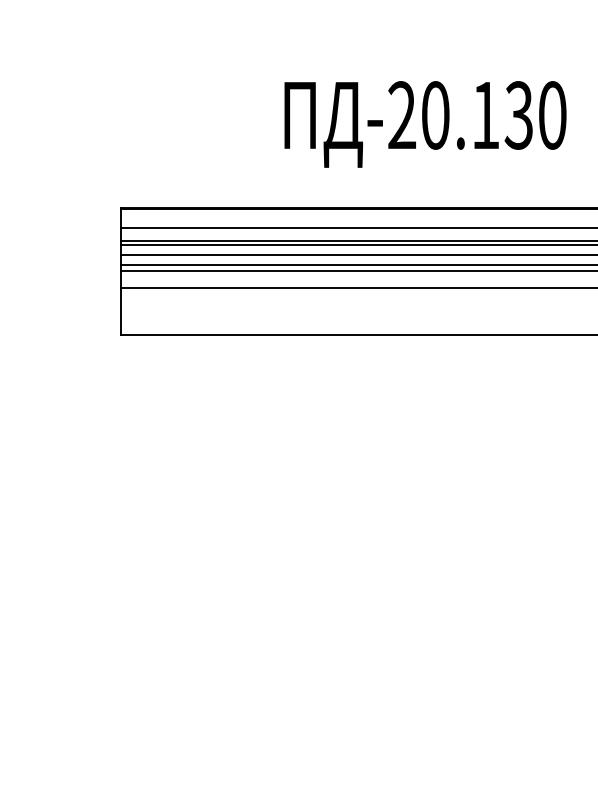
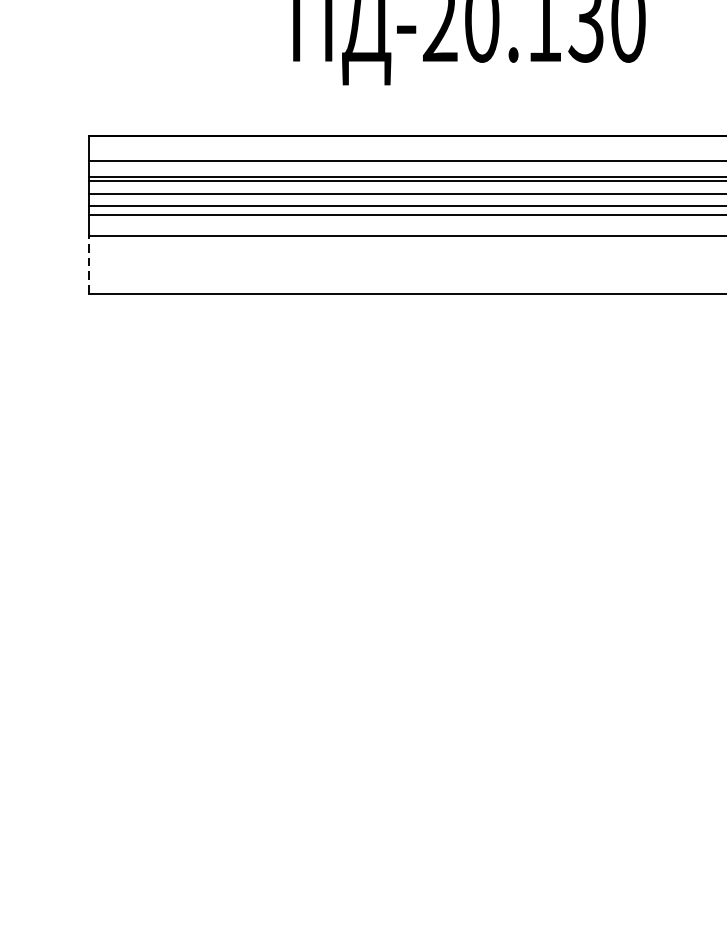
line: (121, 310) -> (89, 263), solid -> dashed

